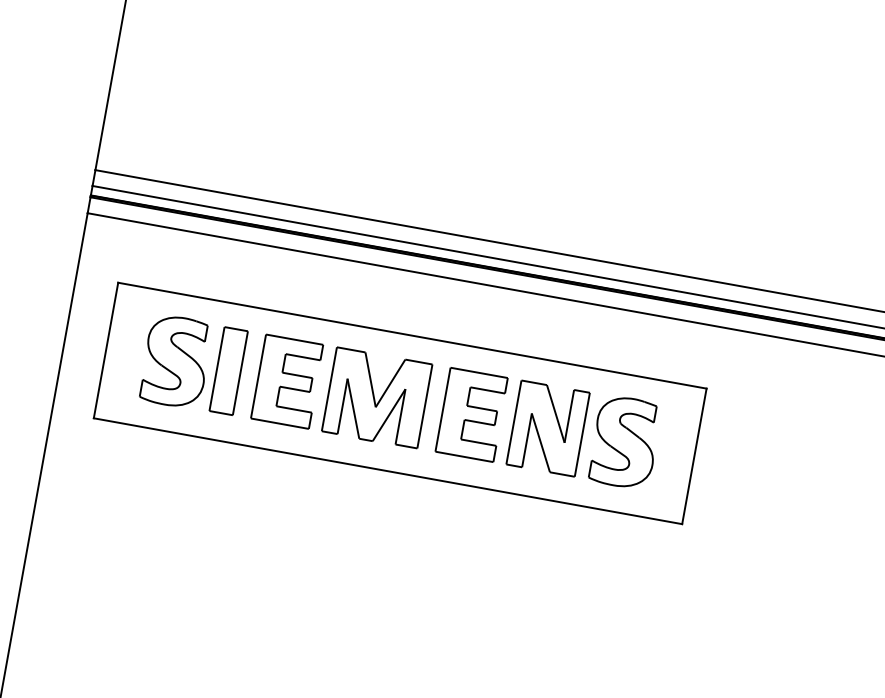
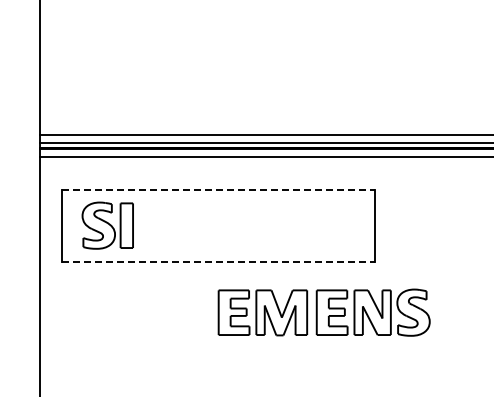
line: (413, 335) -> (218, 190), solid -> dashed
part: (455, 411) -> (323, 312), moved
line: (388, 471) -> (218, 262), solid -> dashed

